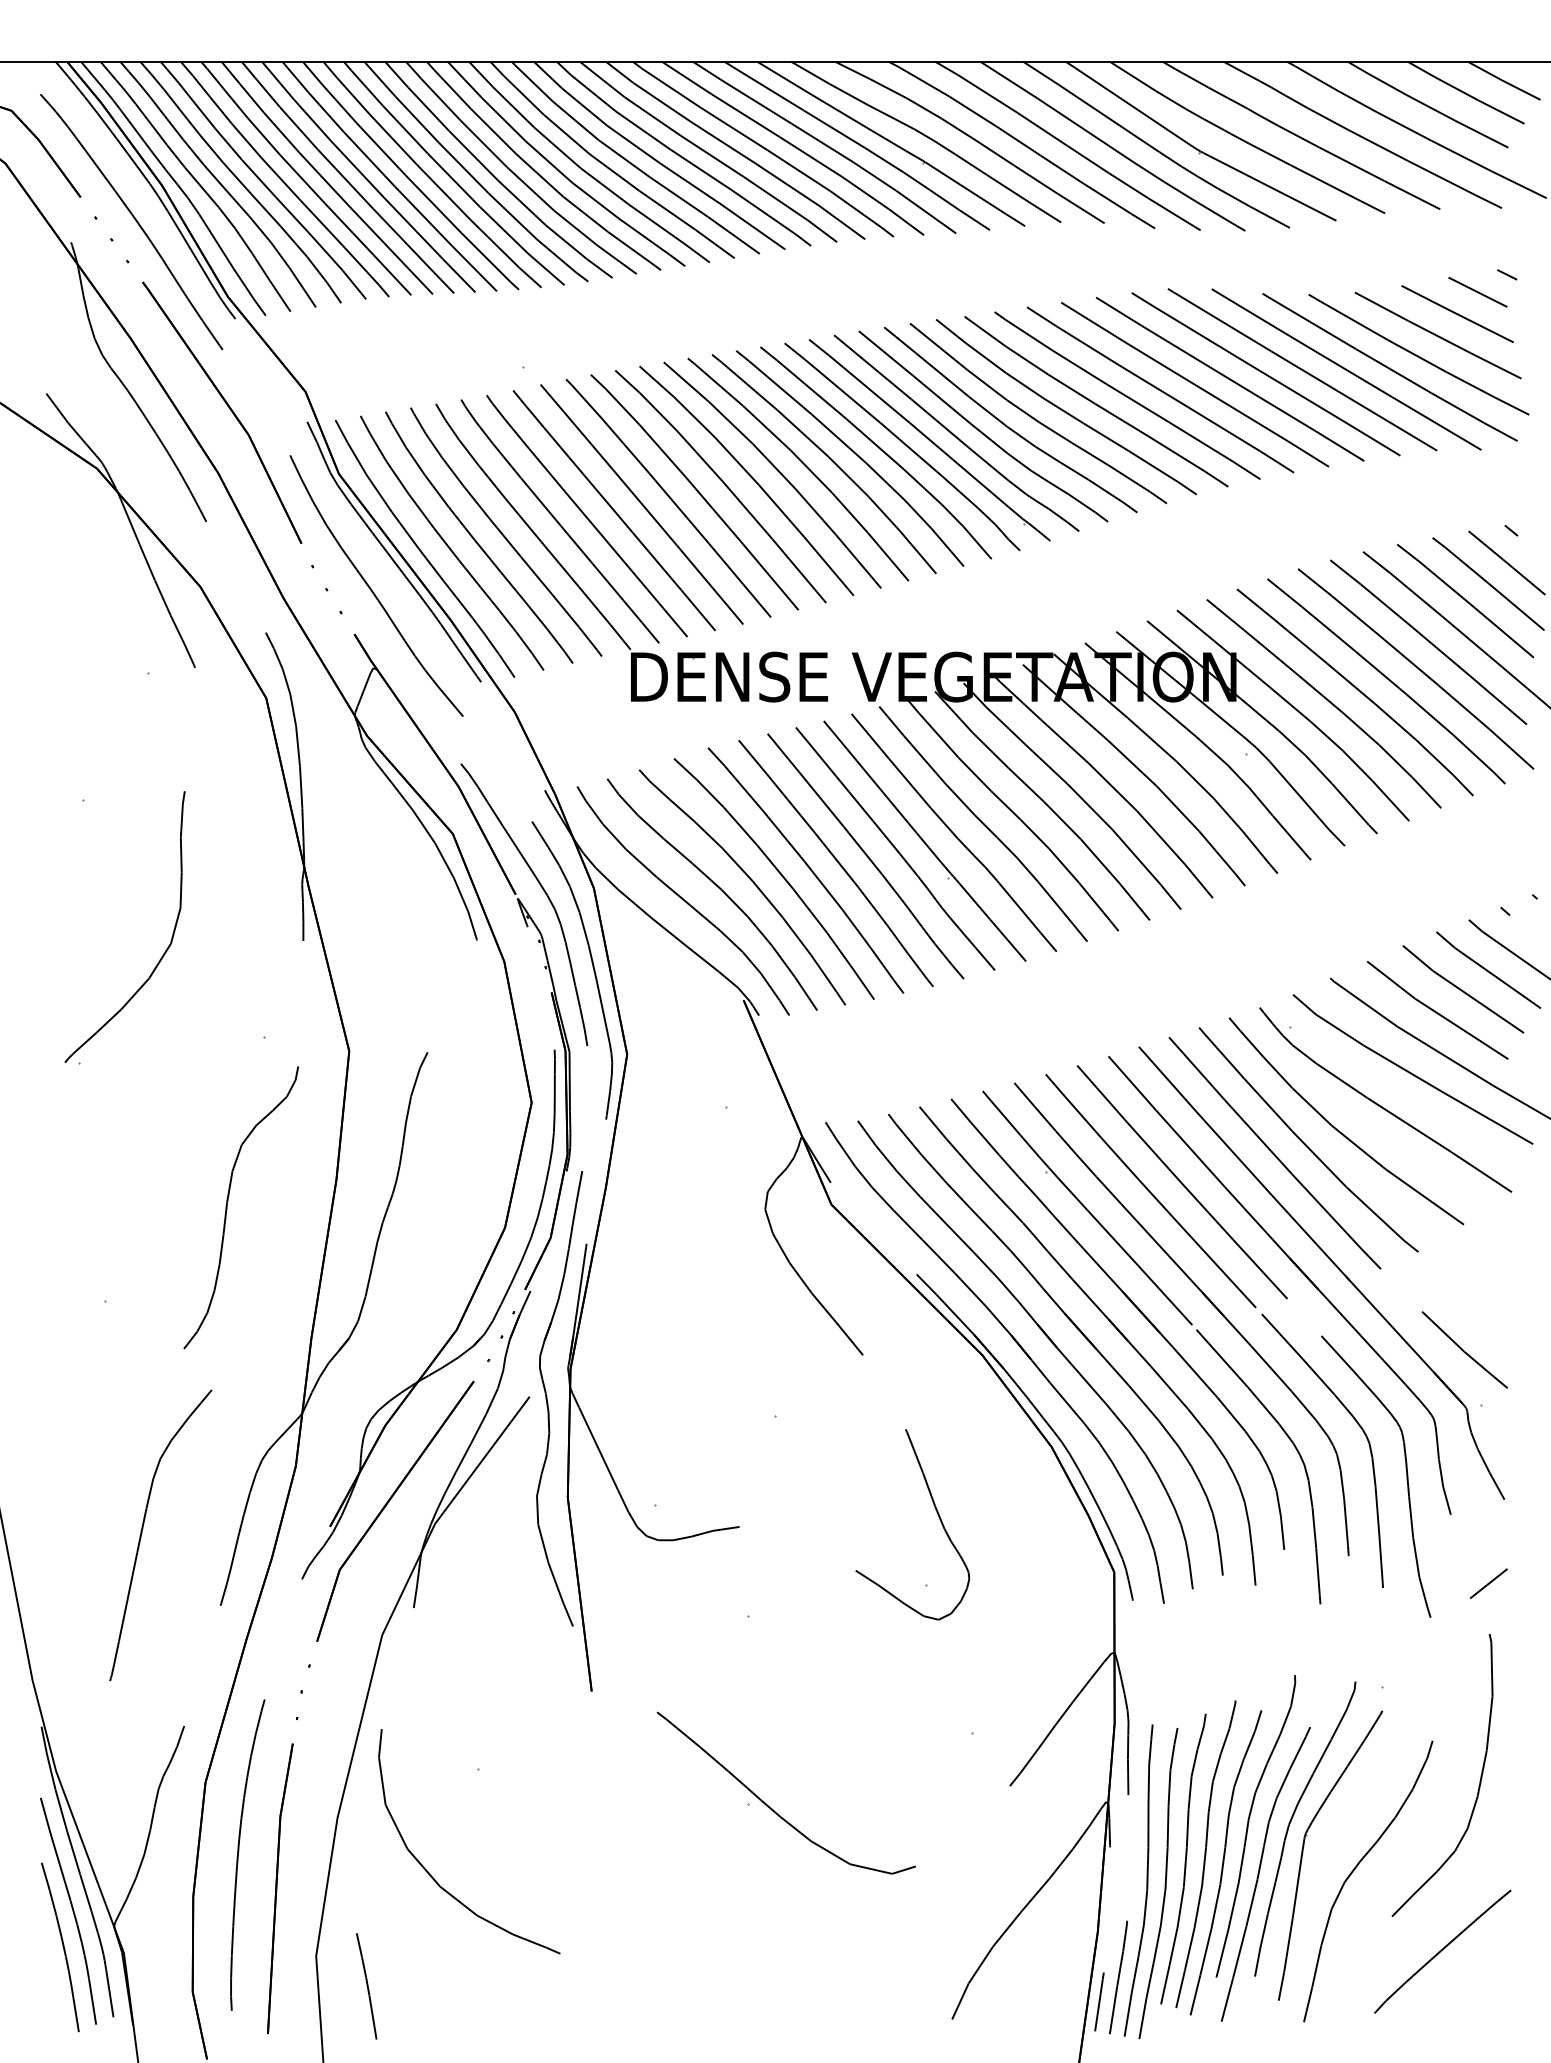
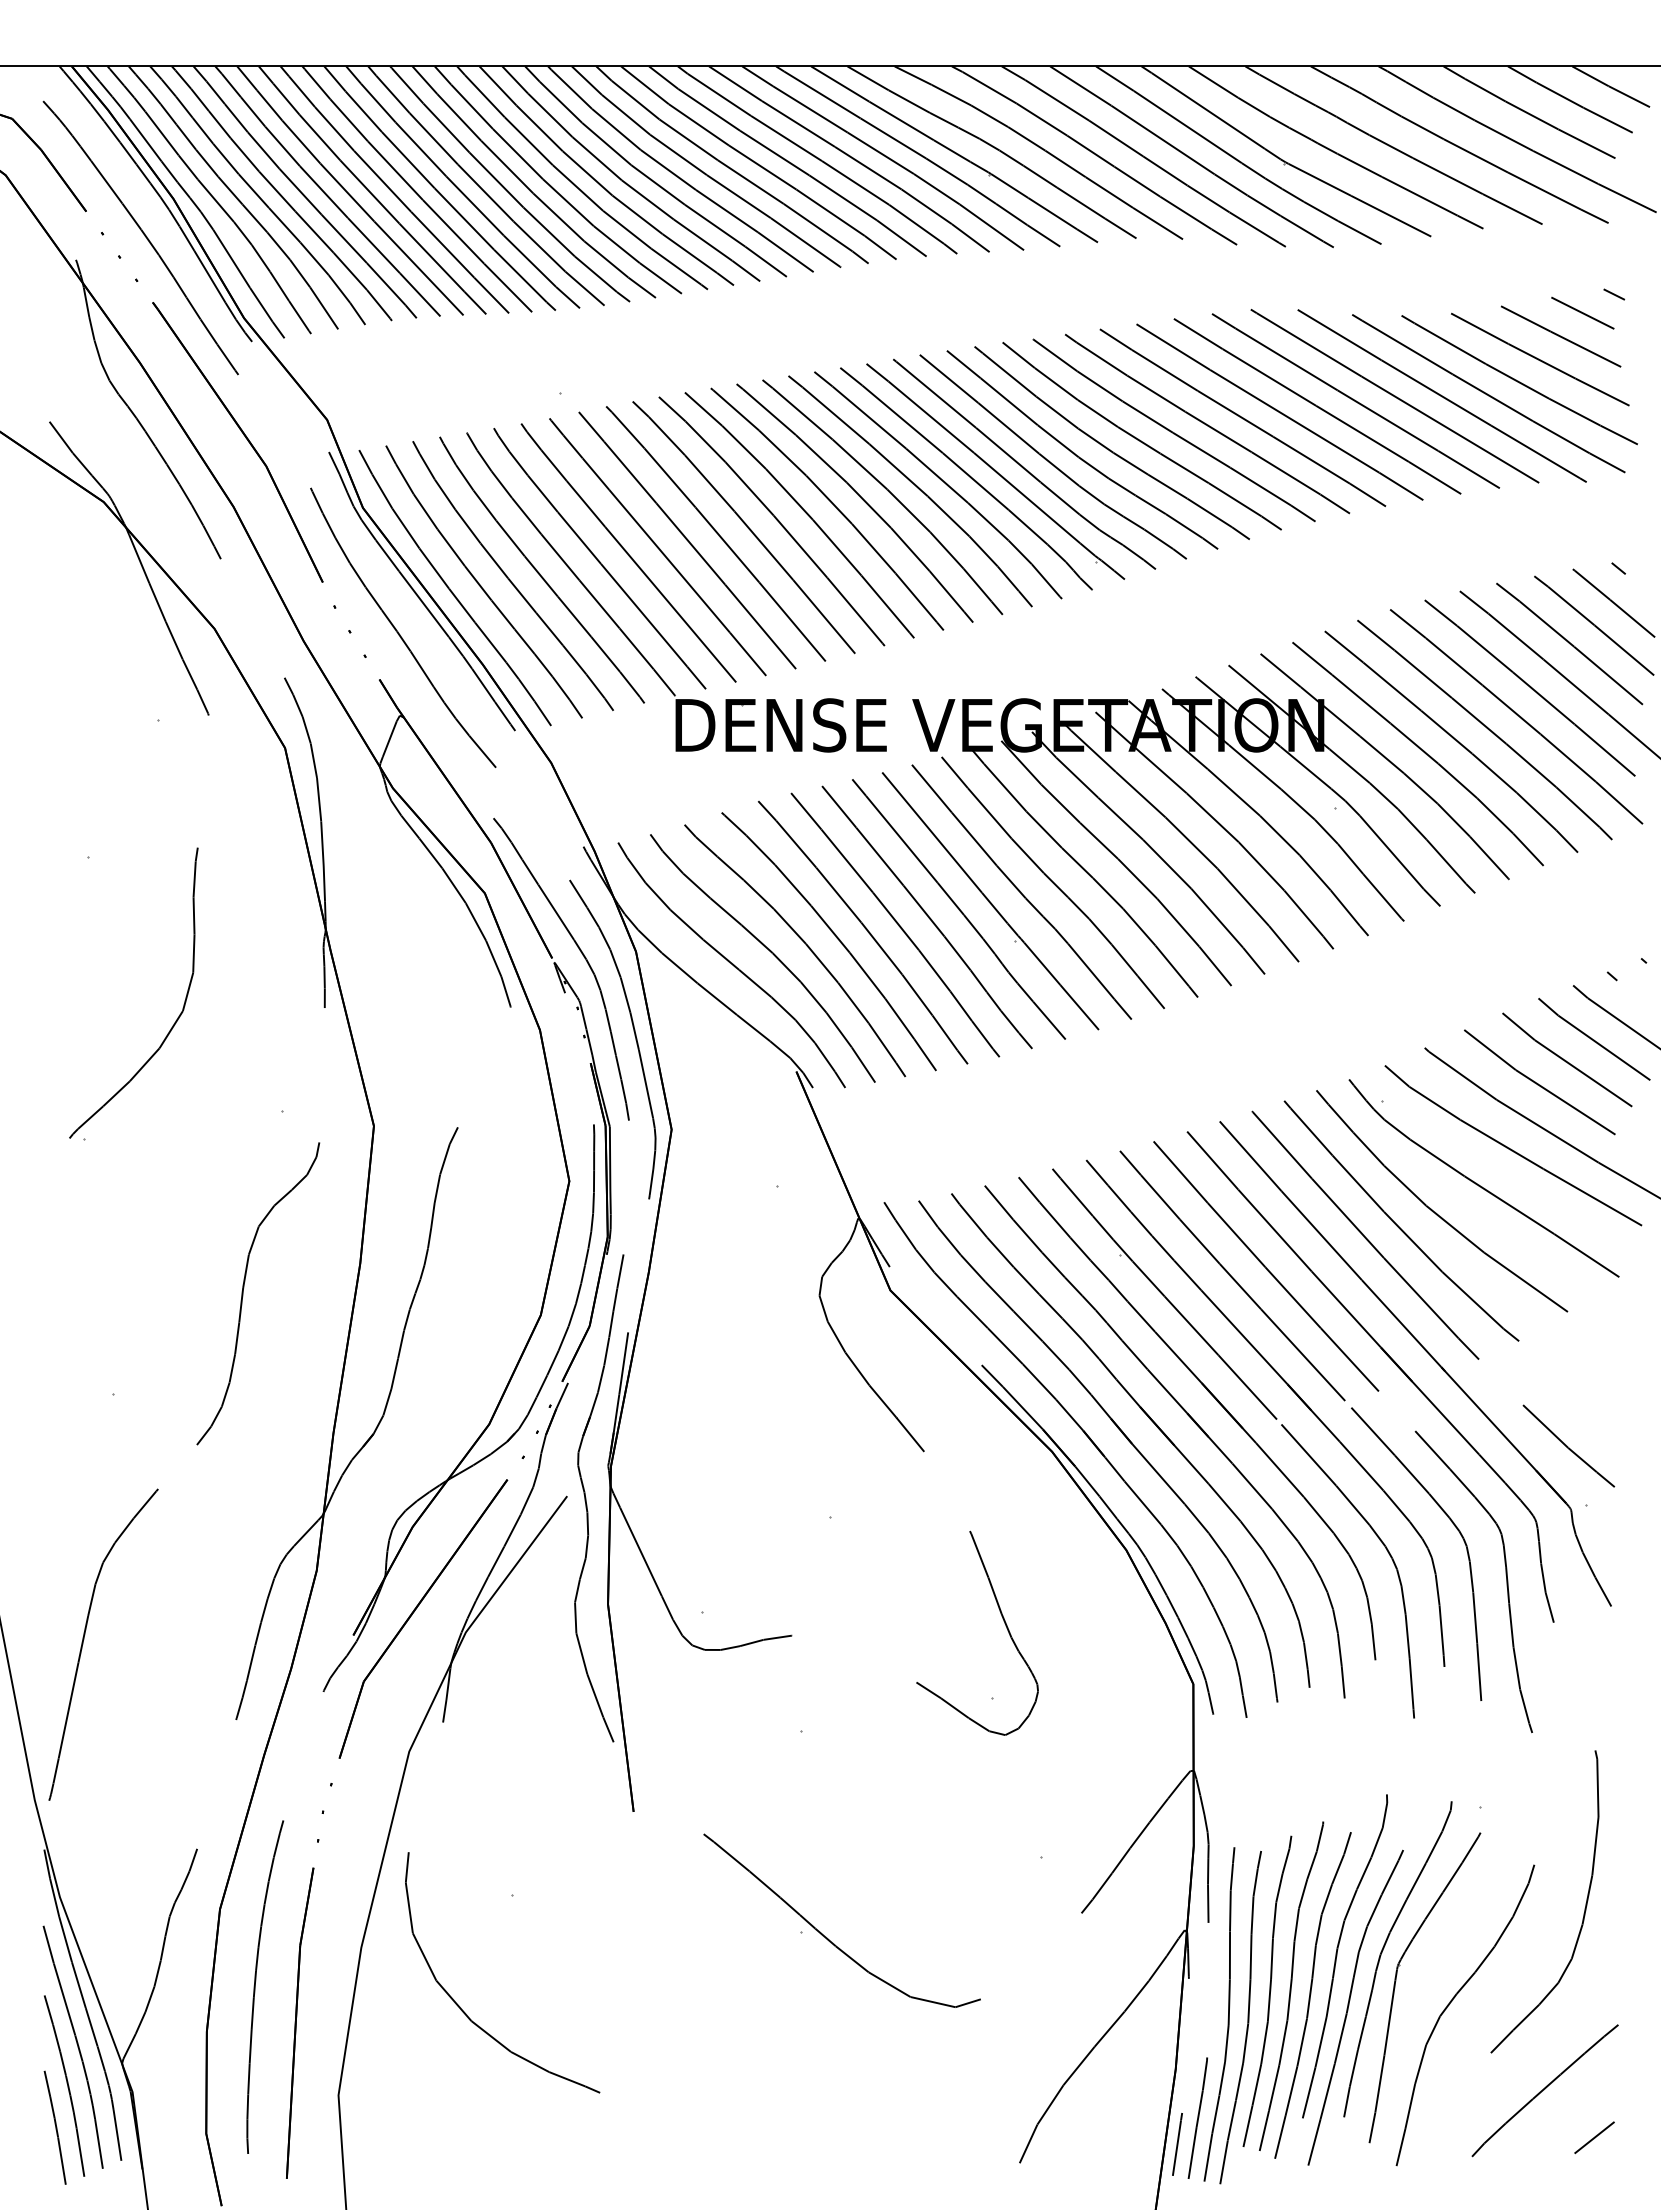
curve: (142, 1533) -> (83, 1642), moved
line: (1488, 1583) -> (1594, 2137), moved
line: (366, 1986) -> (55, 2127), moved

